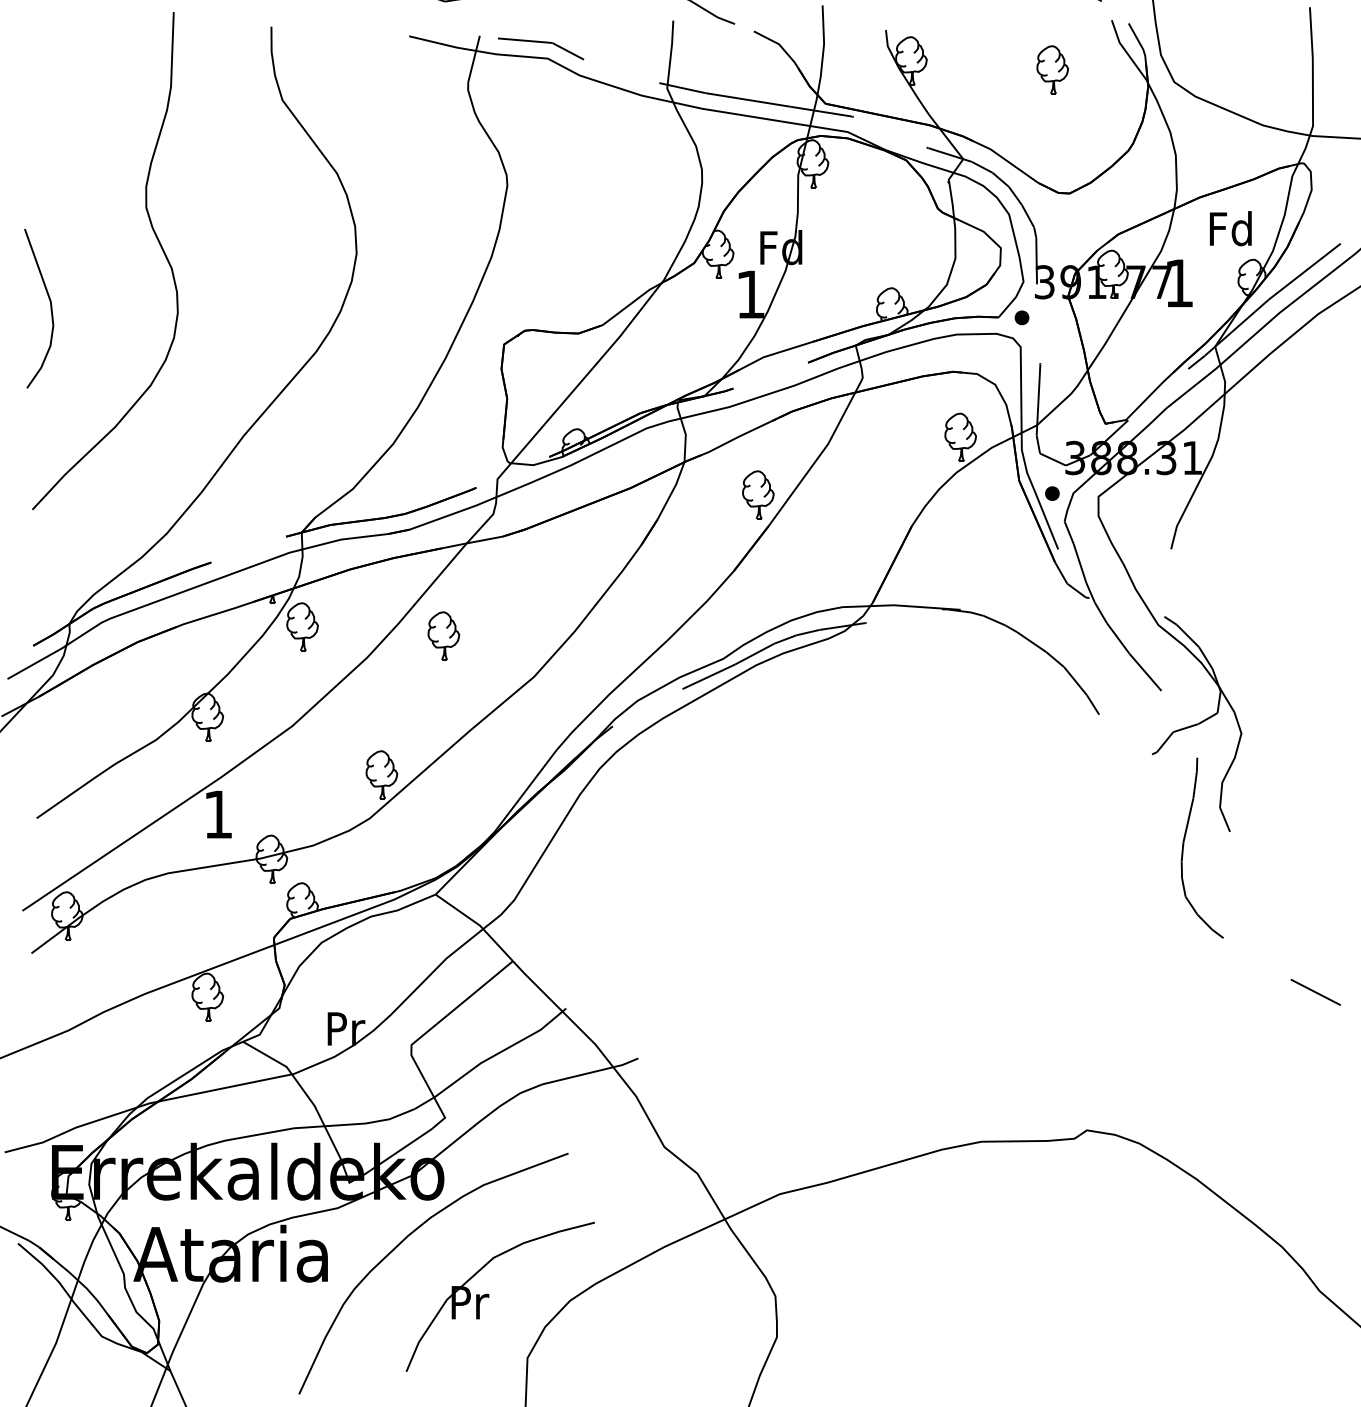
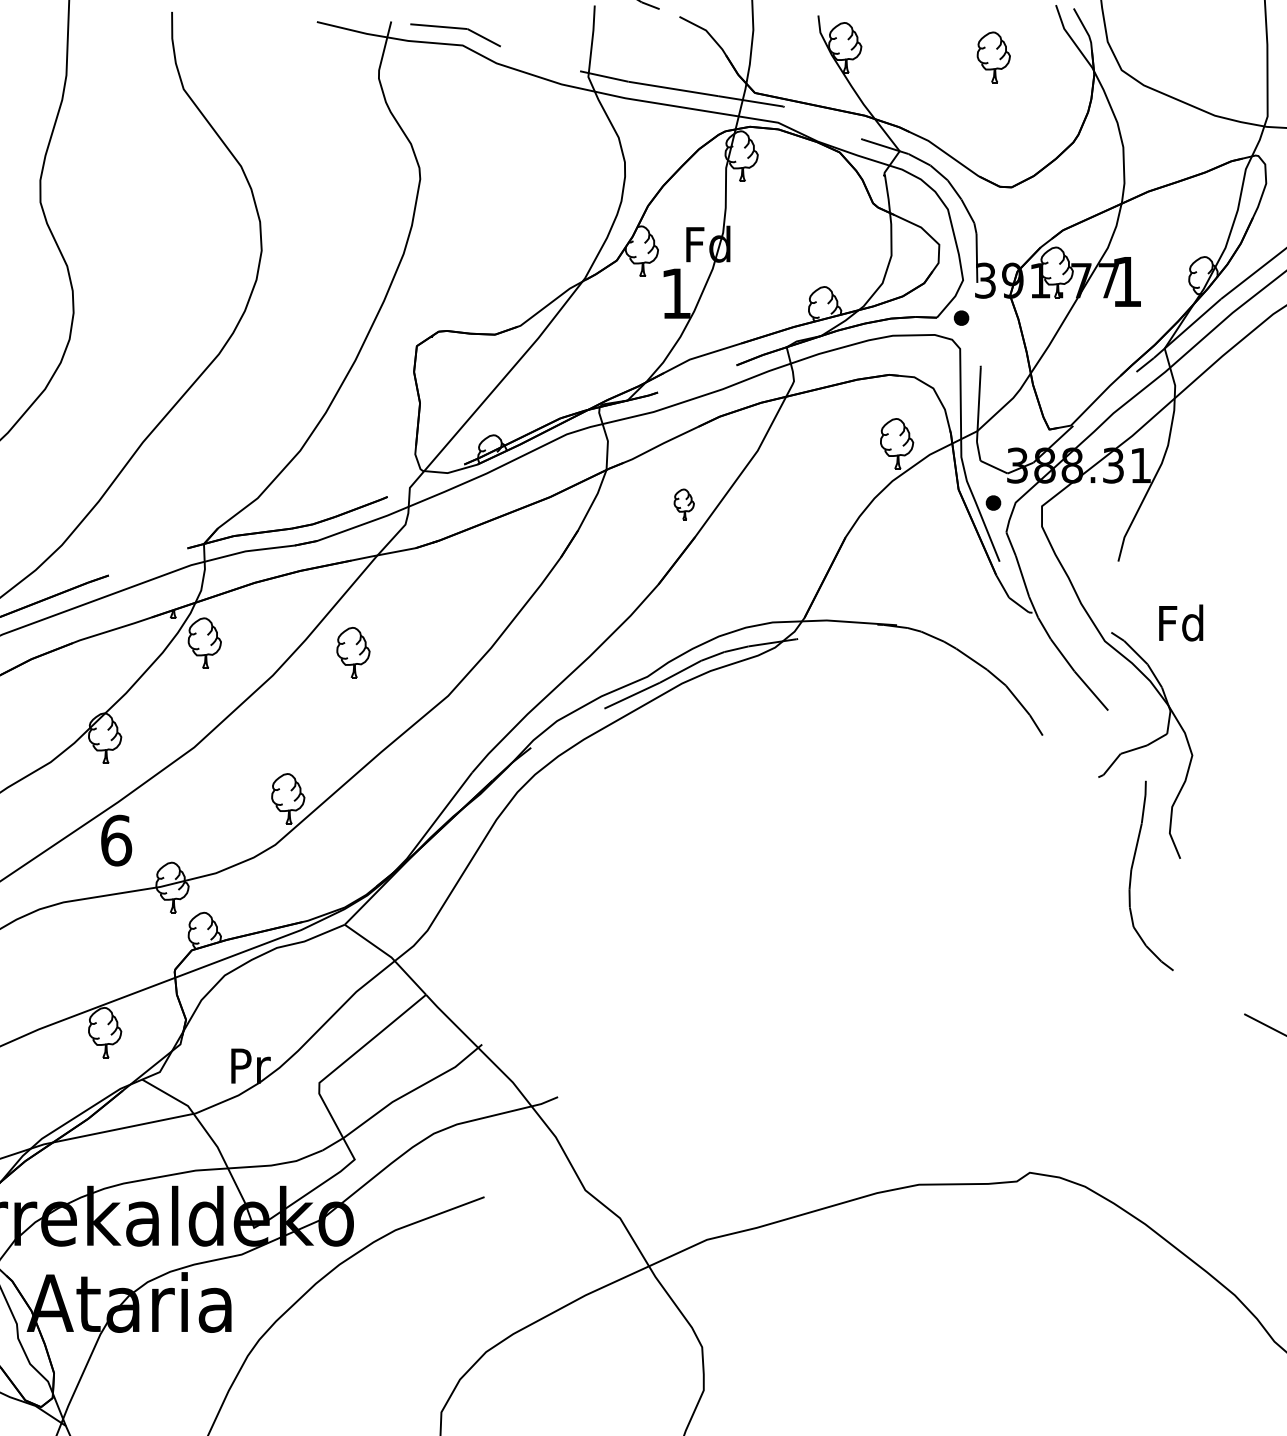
text: (1230, 228) -> (1180, 622), moved
part: (758, 494) -> (684, 503), size x0.6
text: (218, 814) -> (116, 840), 1 -> 6
part: (489, 1296) -> (401, 1347), removed

